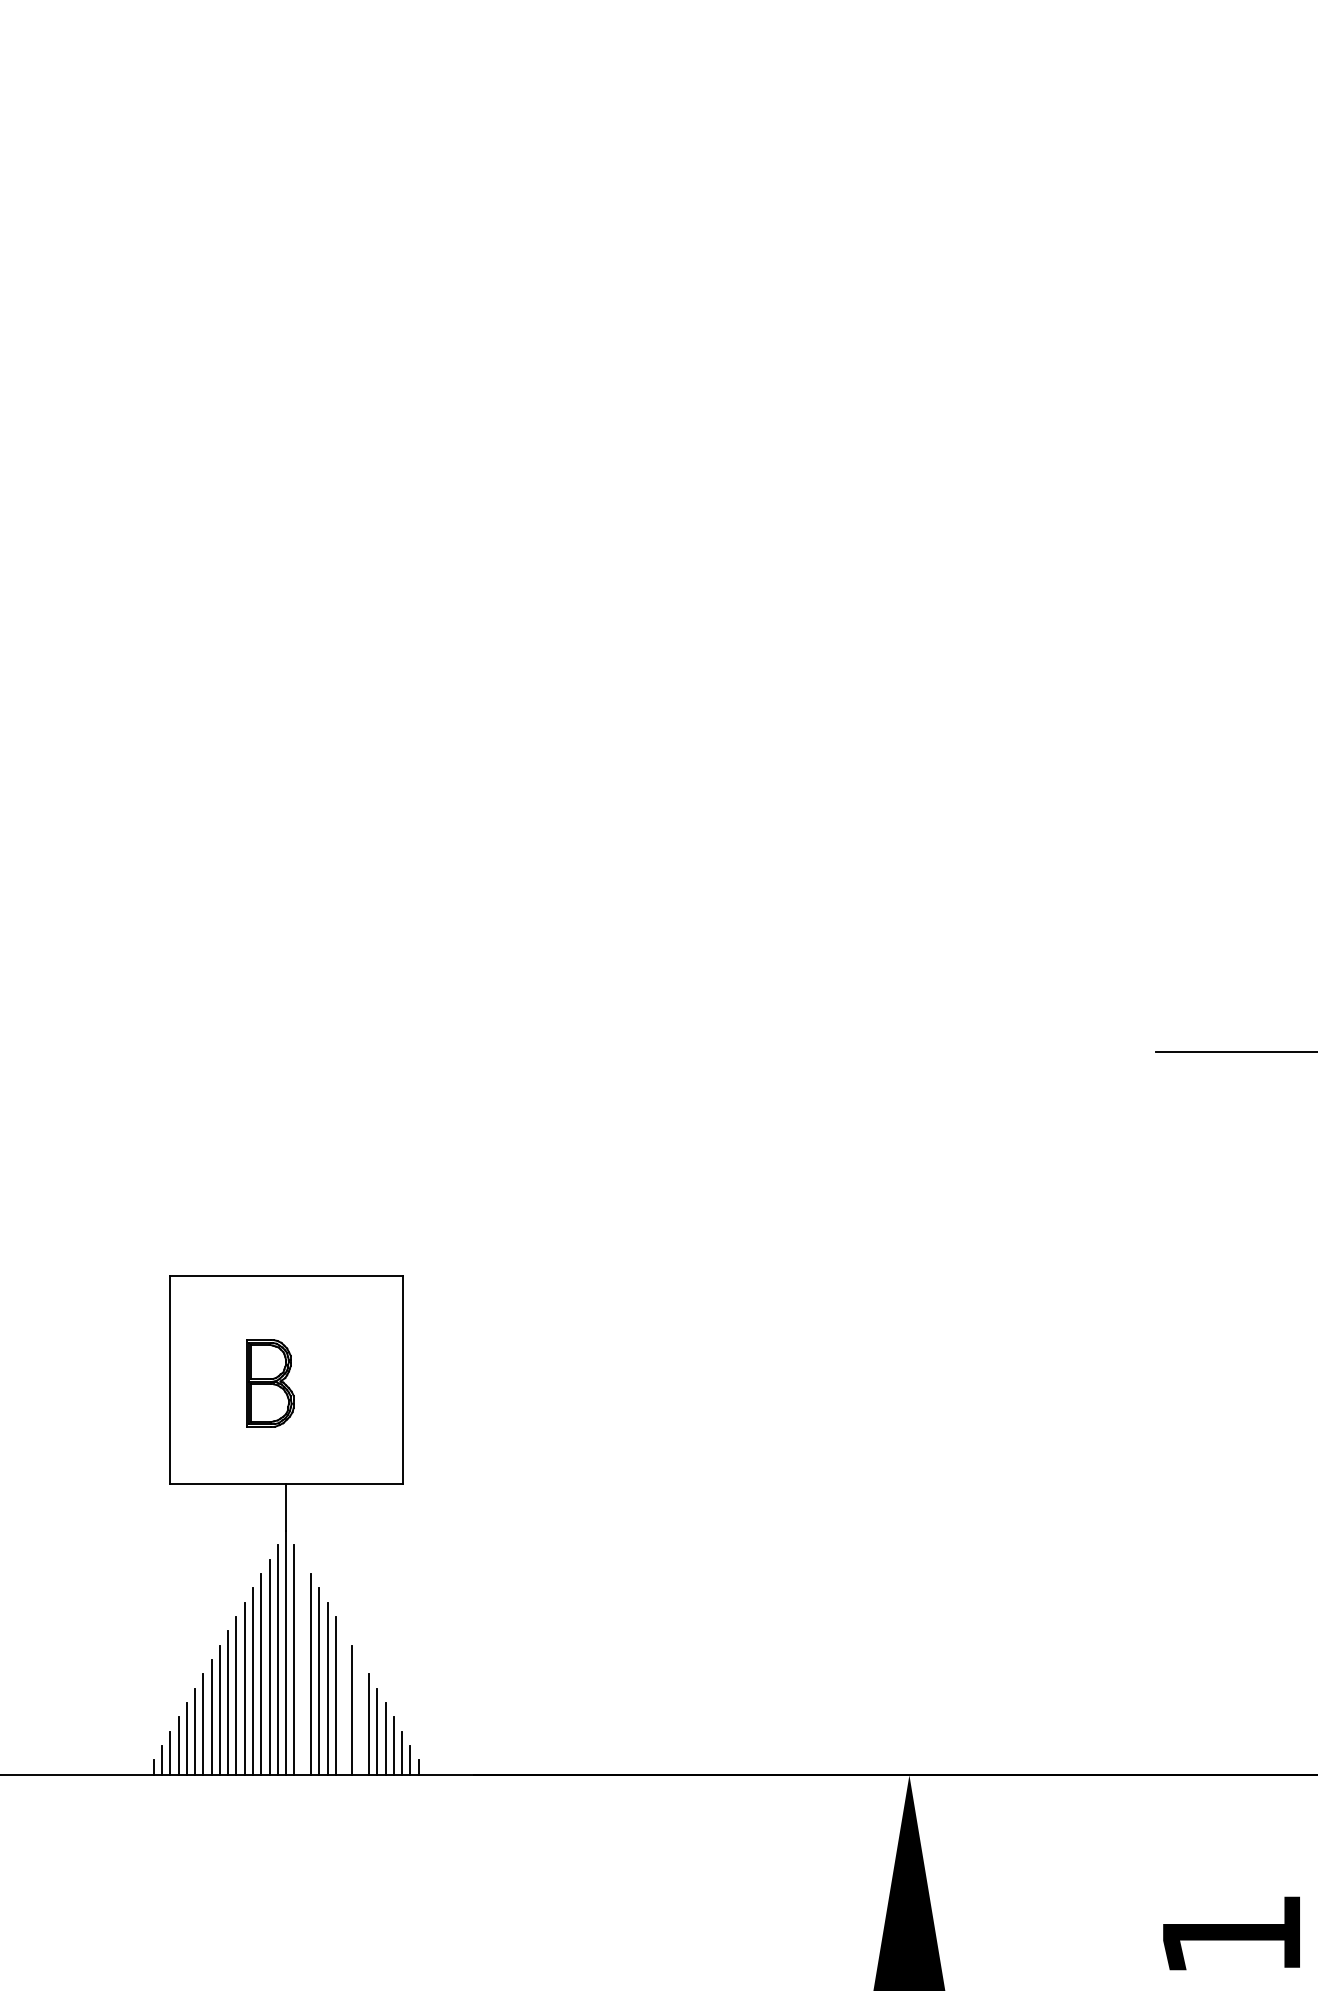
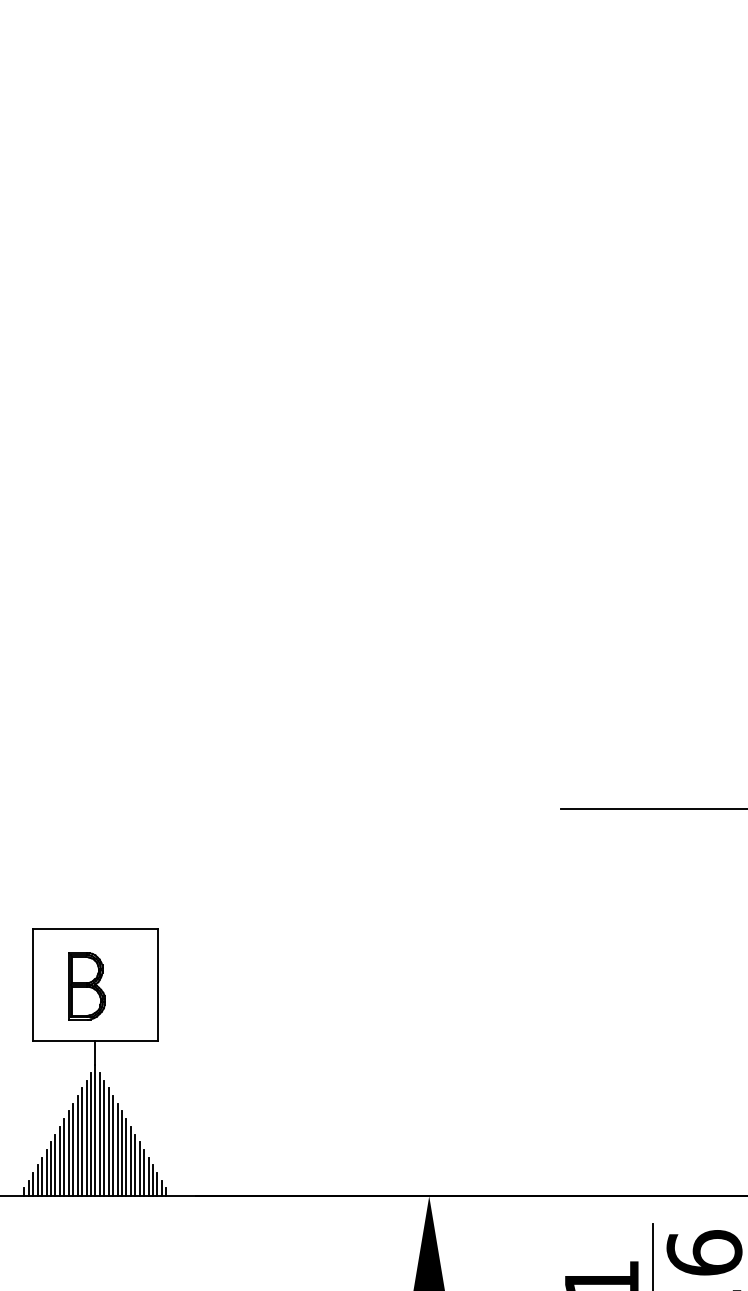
part: (269, 1383) -> (86, 986), size x1.43
line: (303, 1667) -> (104, 1138), added
line: (344, 1702) -> (126, 1157), added
line: (361, 1717) -> (135, 1165), added

